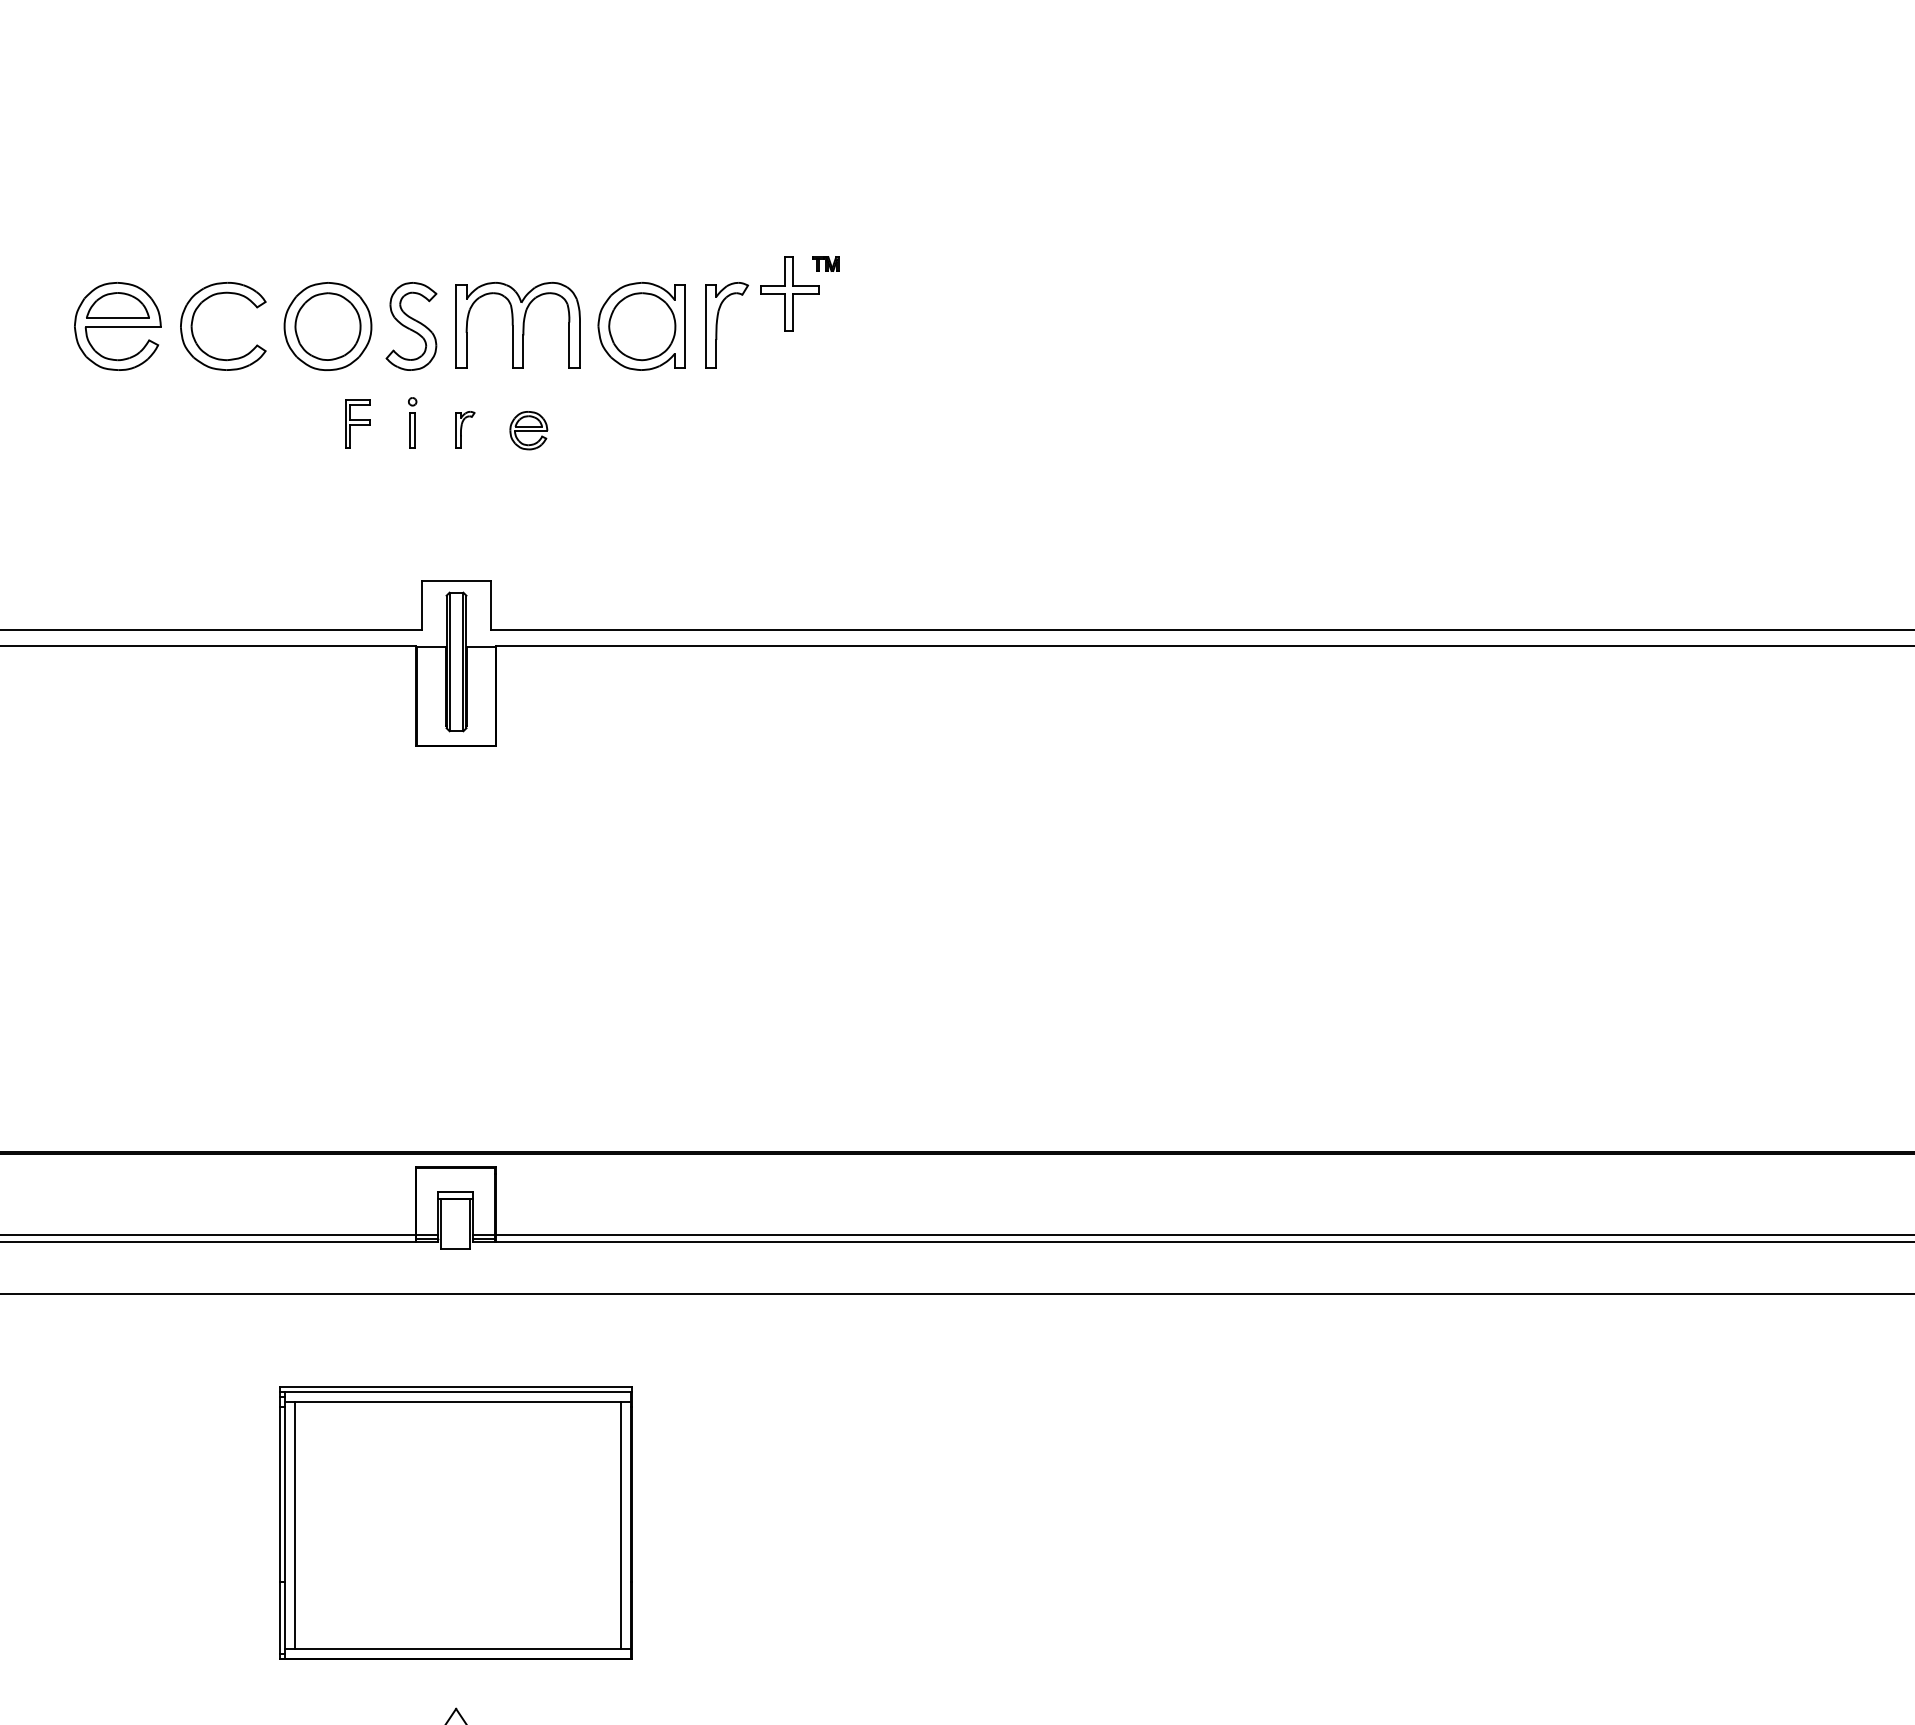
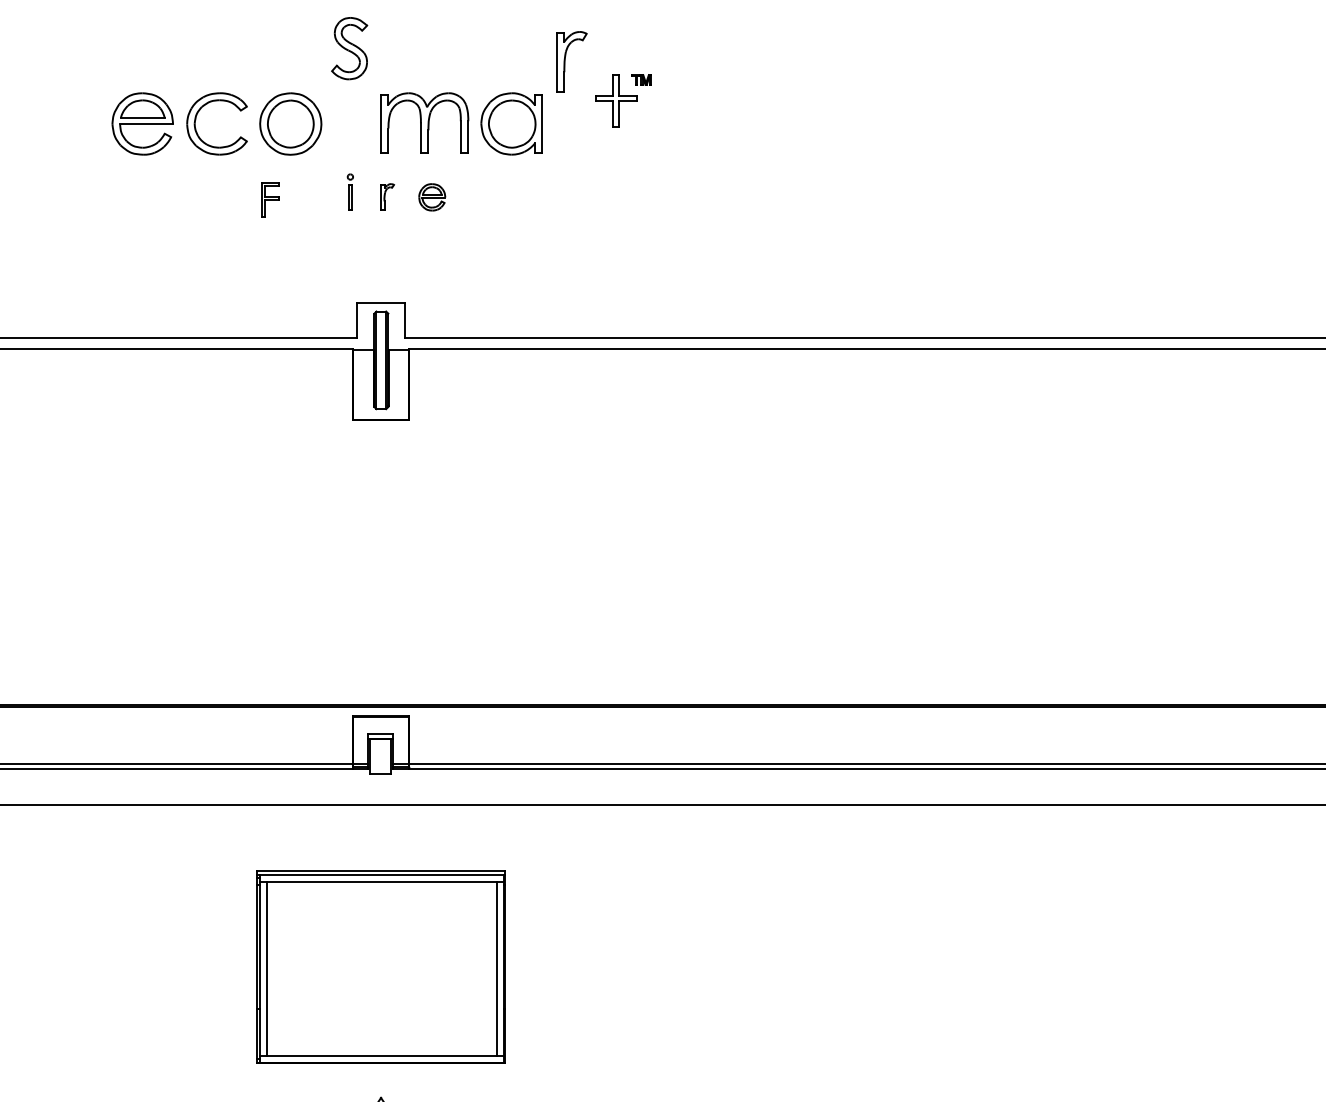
part: (717, 325) -> (565, 62), moved
part: (411, 326) -> (349, 48), moved
part: (357, 423) -> (270, 199), moved

